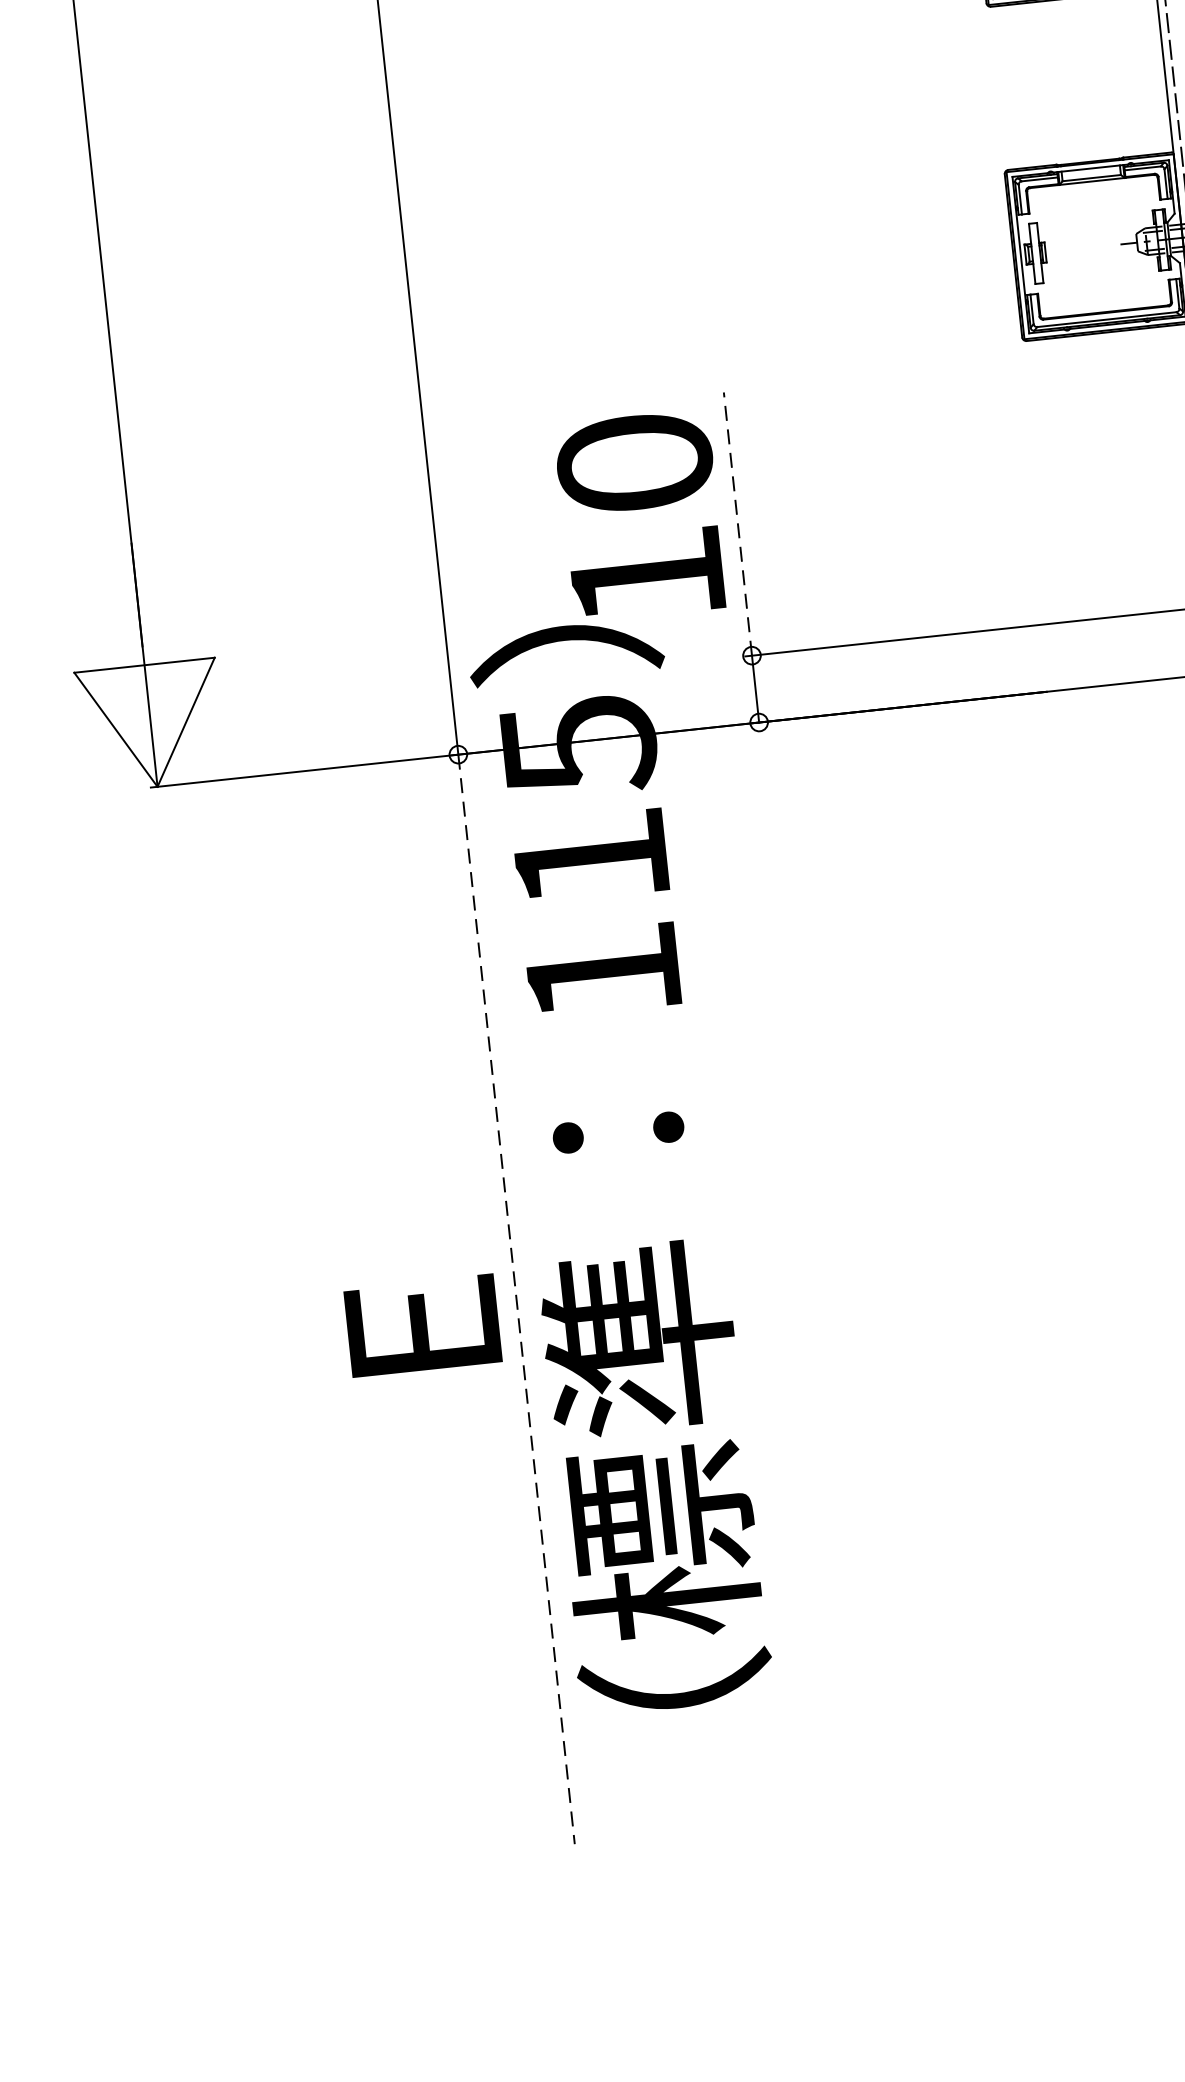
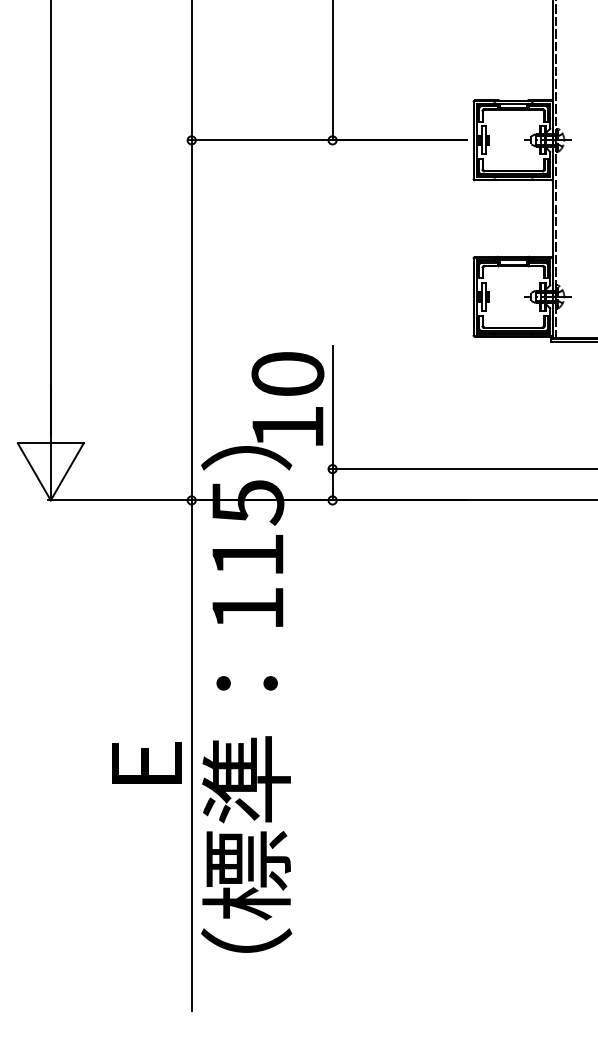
line: (737, 524) -> (332, 407), dashed -> solid
line: (516, 1301) -> (191, 756), dashed -> solid

